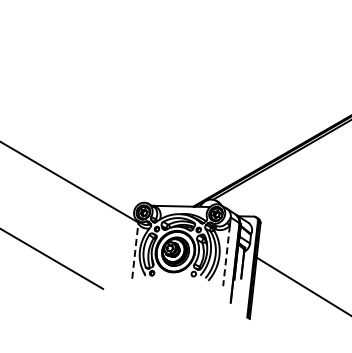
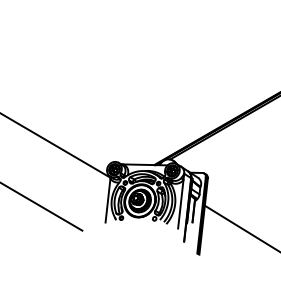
line: (135, 251) -> (108, 200), dashed -> solid
line: (226, 255) -> (180, 204), dashed -> solid

